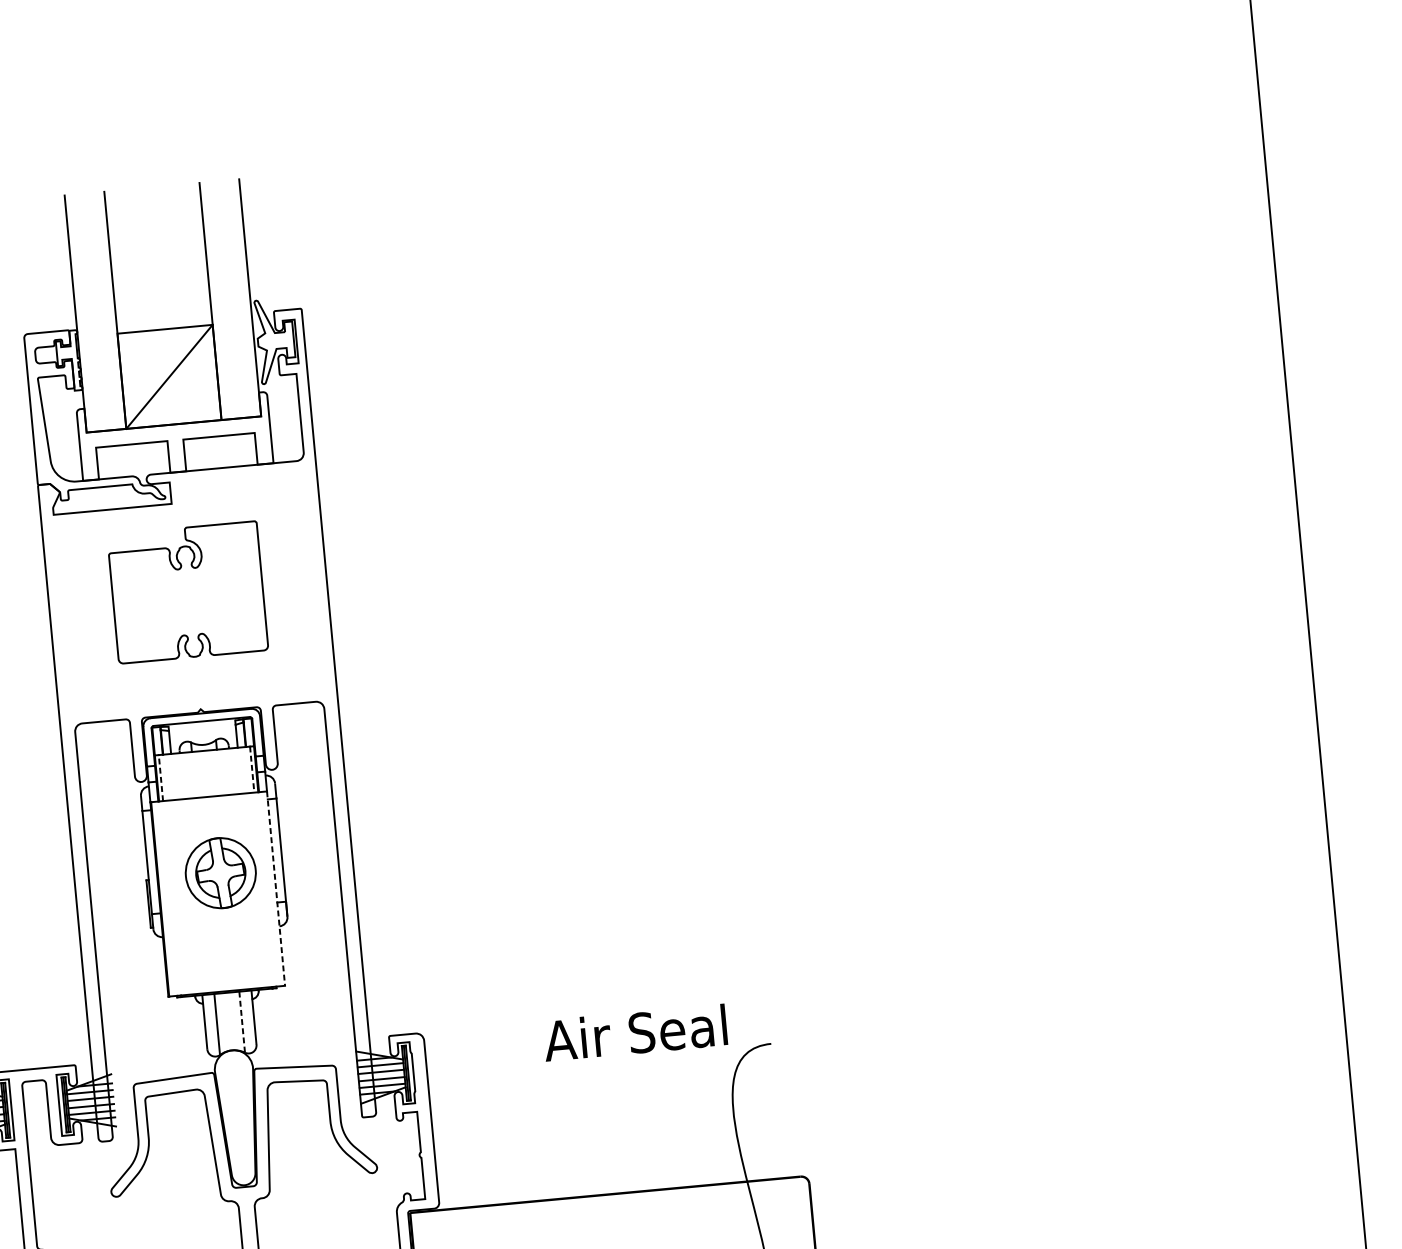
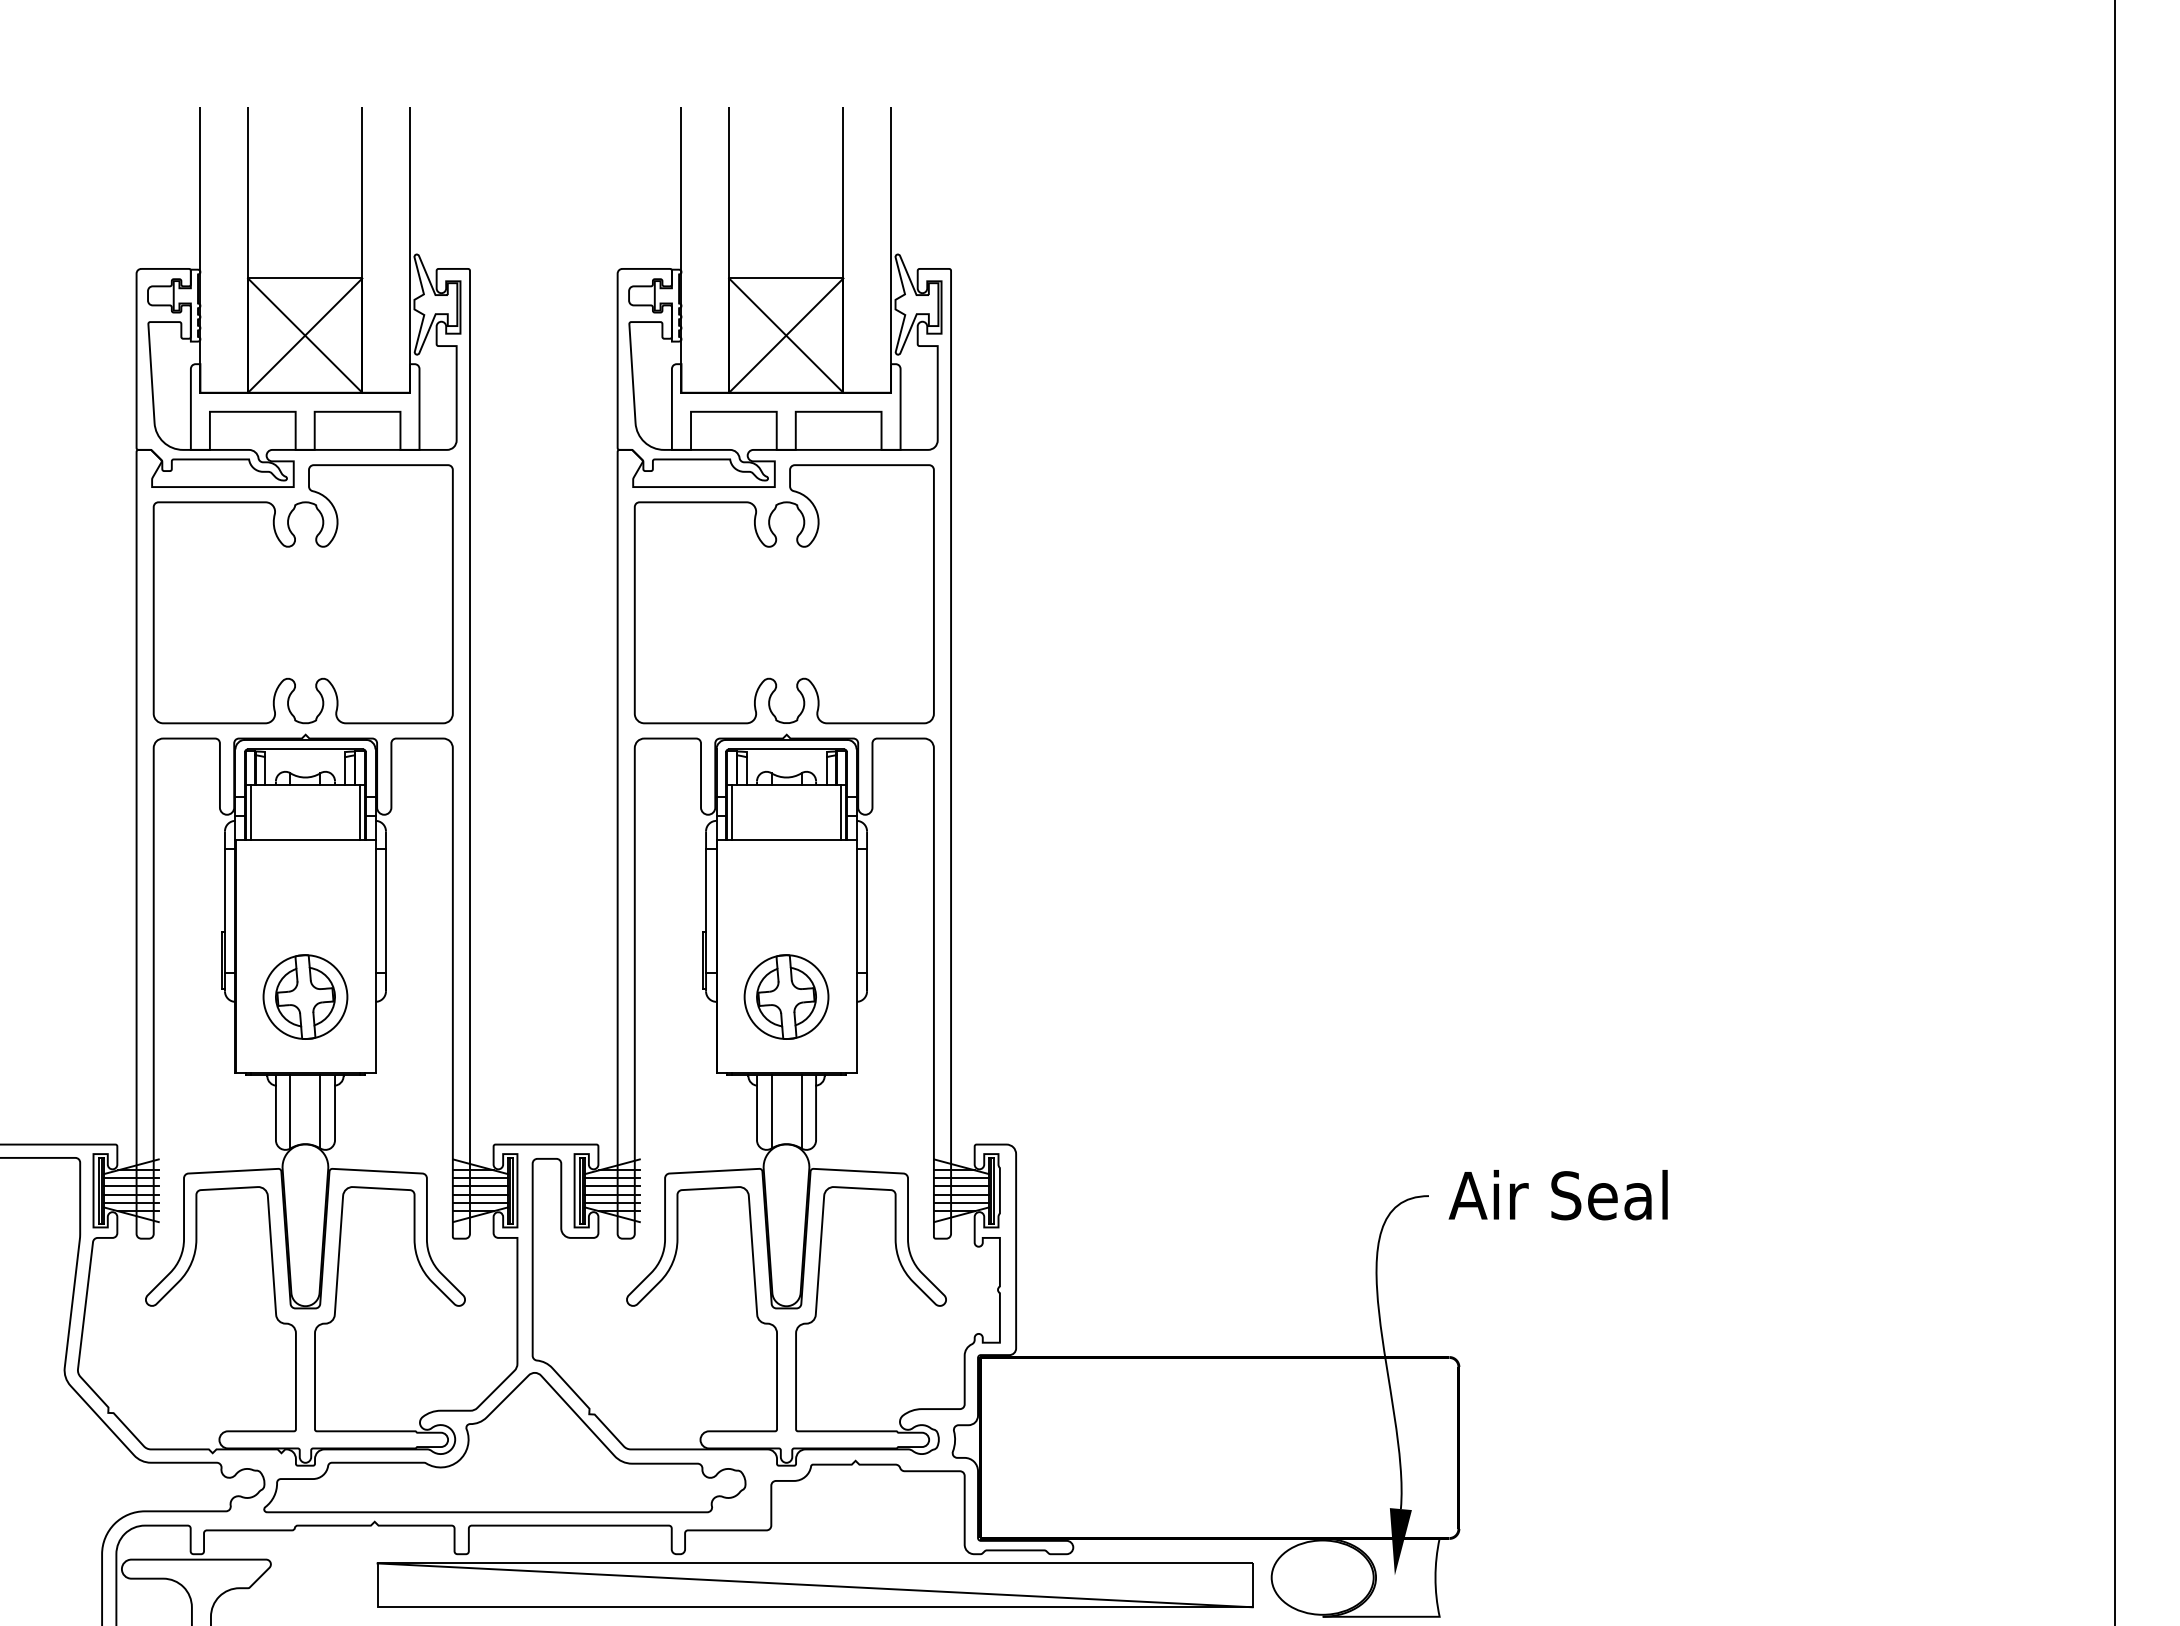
line: (169, 376) -> (786, 335), added
part: (187, 592) -> (783, 594), size x1.67
line: (252, 769) -> (841, 812), dashed -> solid
line: (160, 778) -> (731, 812), dashed -> solid
part: (220, 872) -> (786, 996), moved
line: (275, 888) -> (856, 956), dashed -> solid
line: (242, 1021) -> (801, 1111), dashed -> solid
text: (634, 1033) -> (1557, 1195), moved

